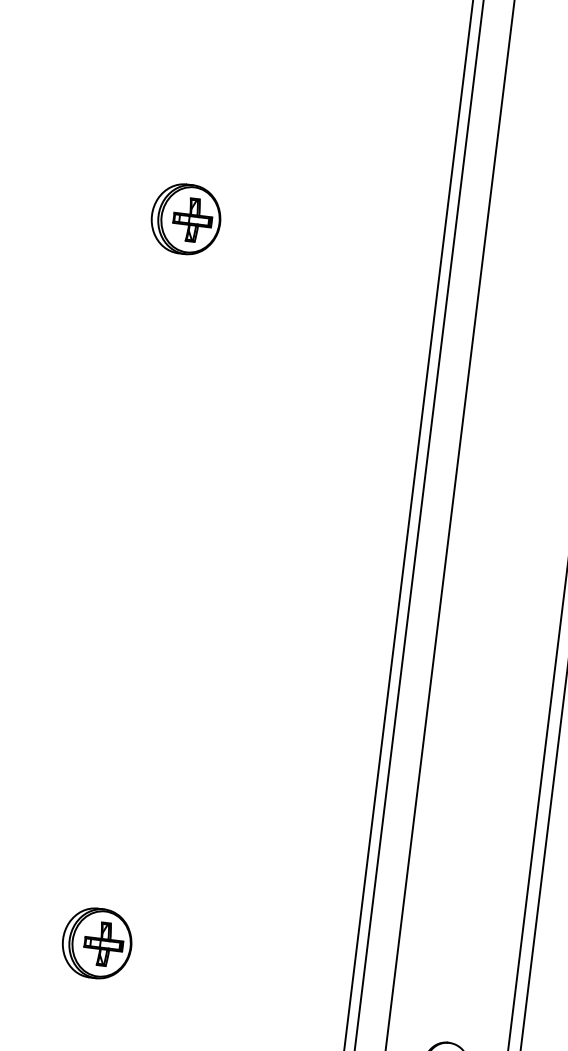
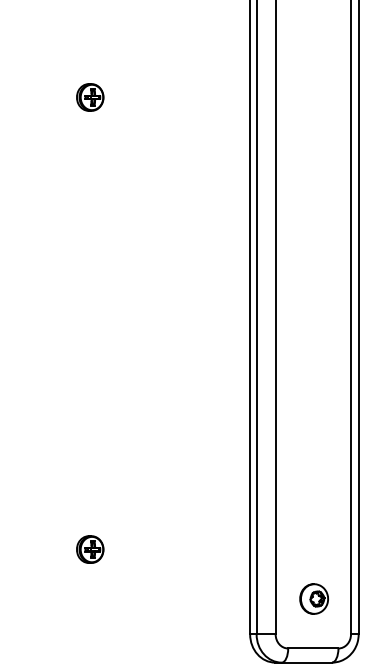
part: (186, 219) -> (90, 97), size x0.62
part: (97, 943) -> (90, 549), size x0.62

